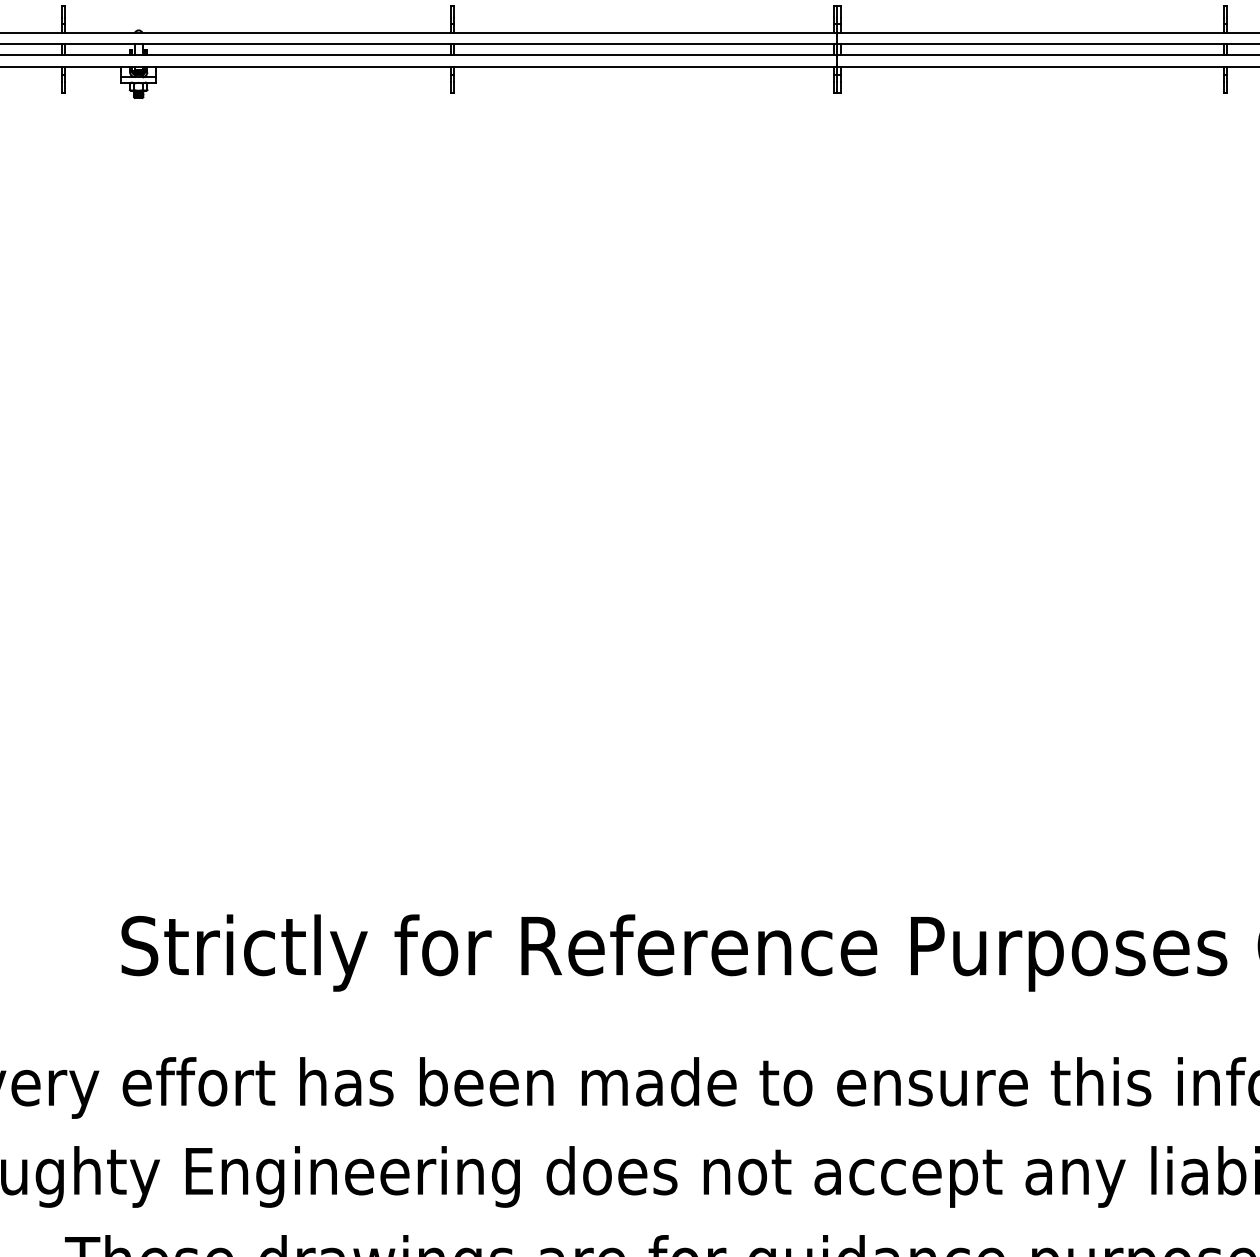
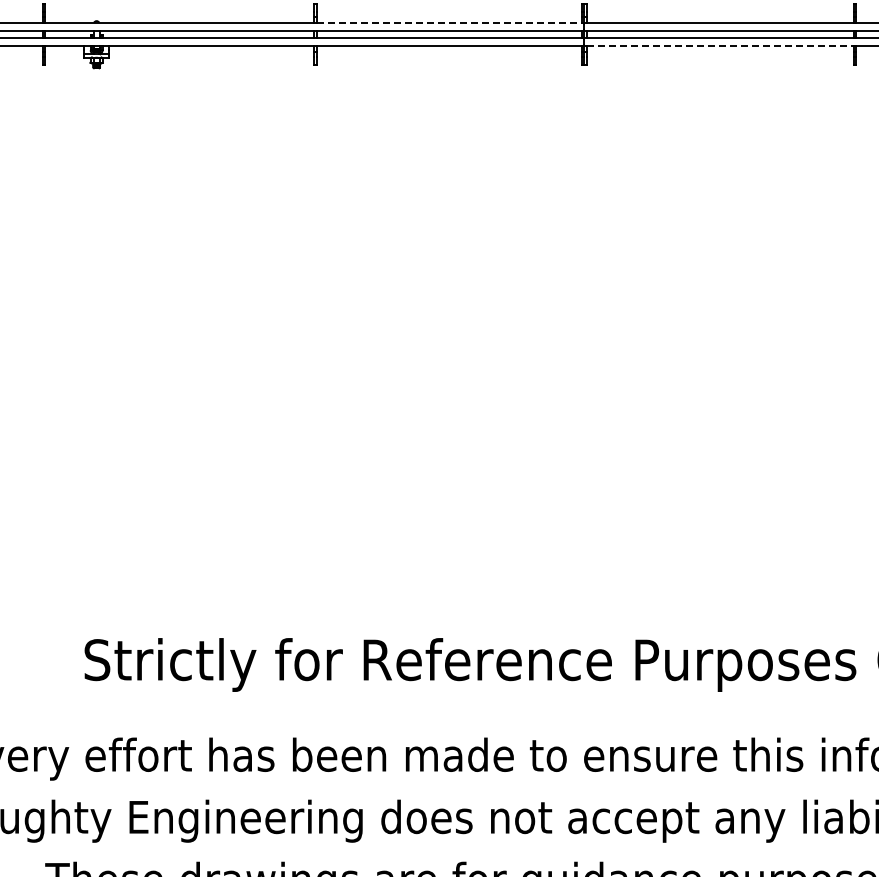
line: (644, 32) -> (449, 22), solid -> dashed
line: (1032, 66) -> (720, 46), solid -> dashed

